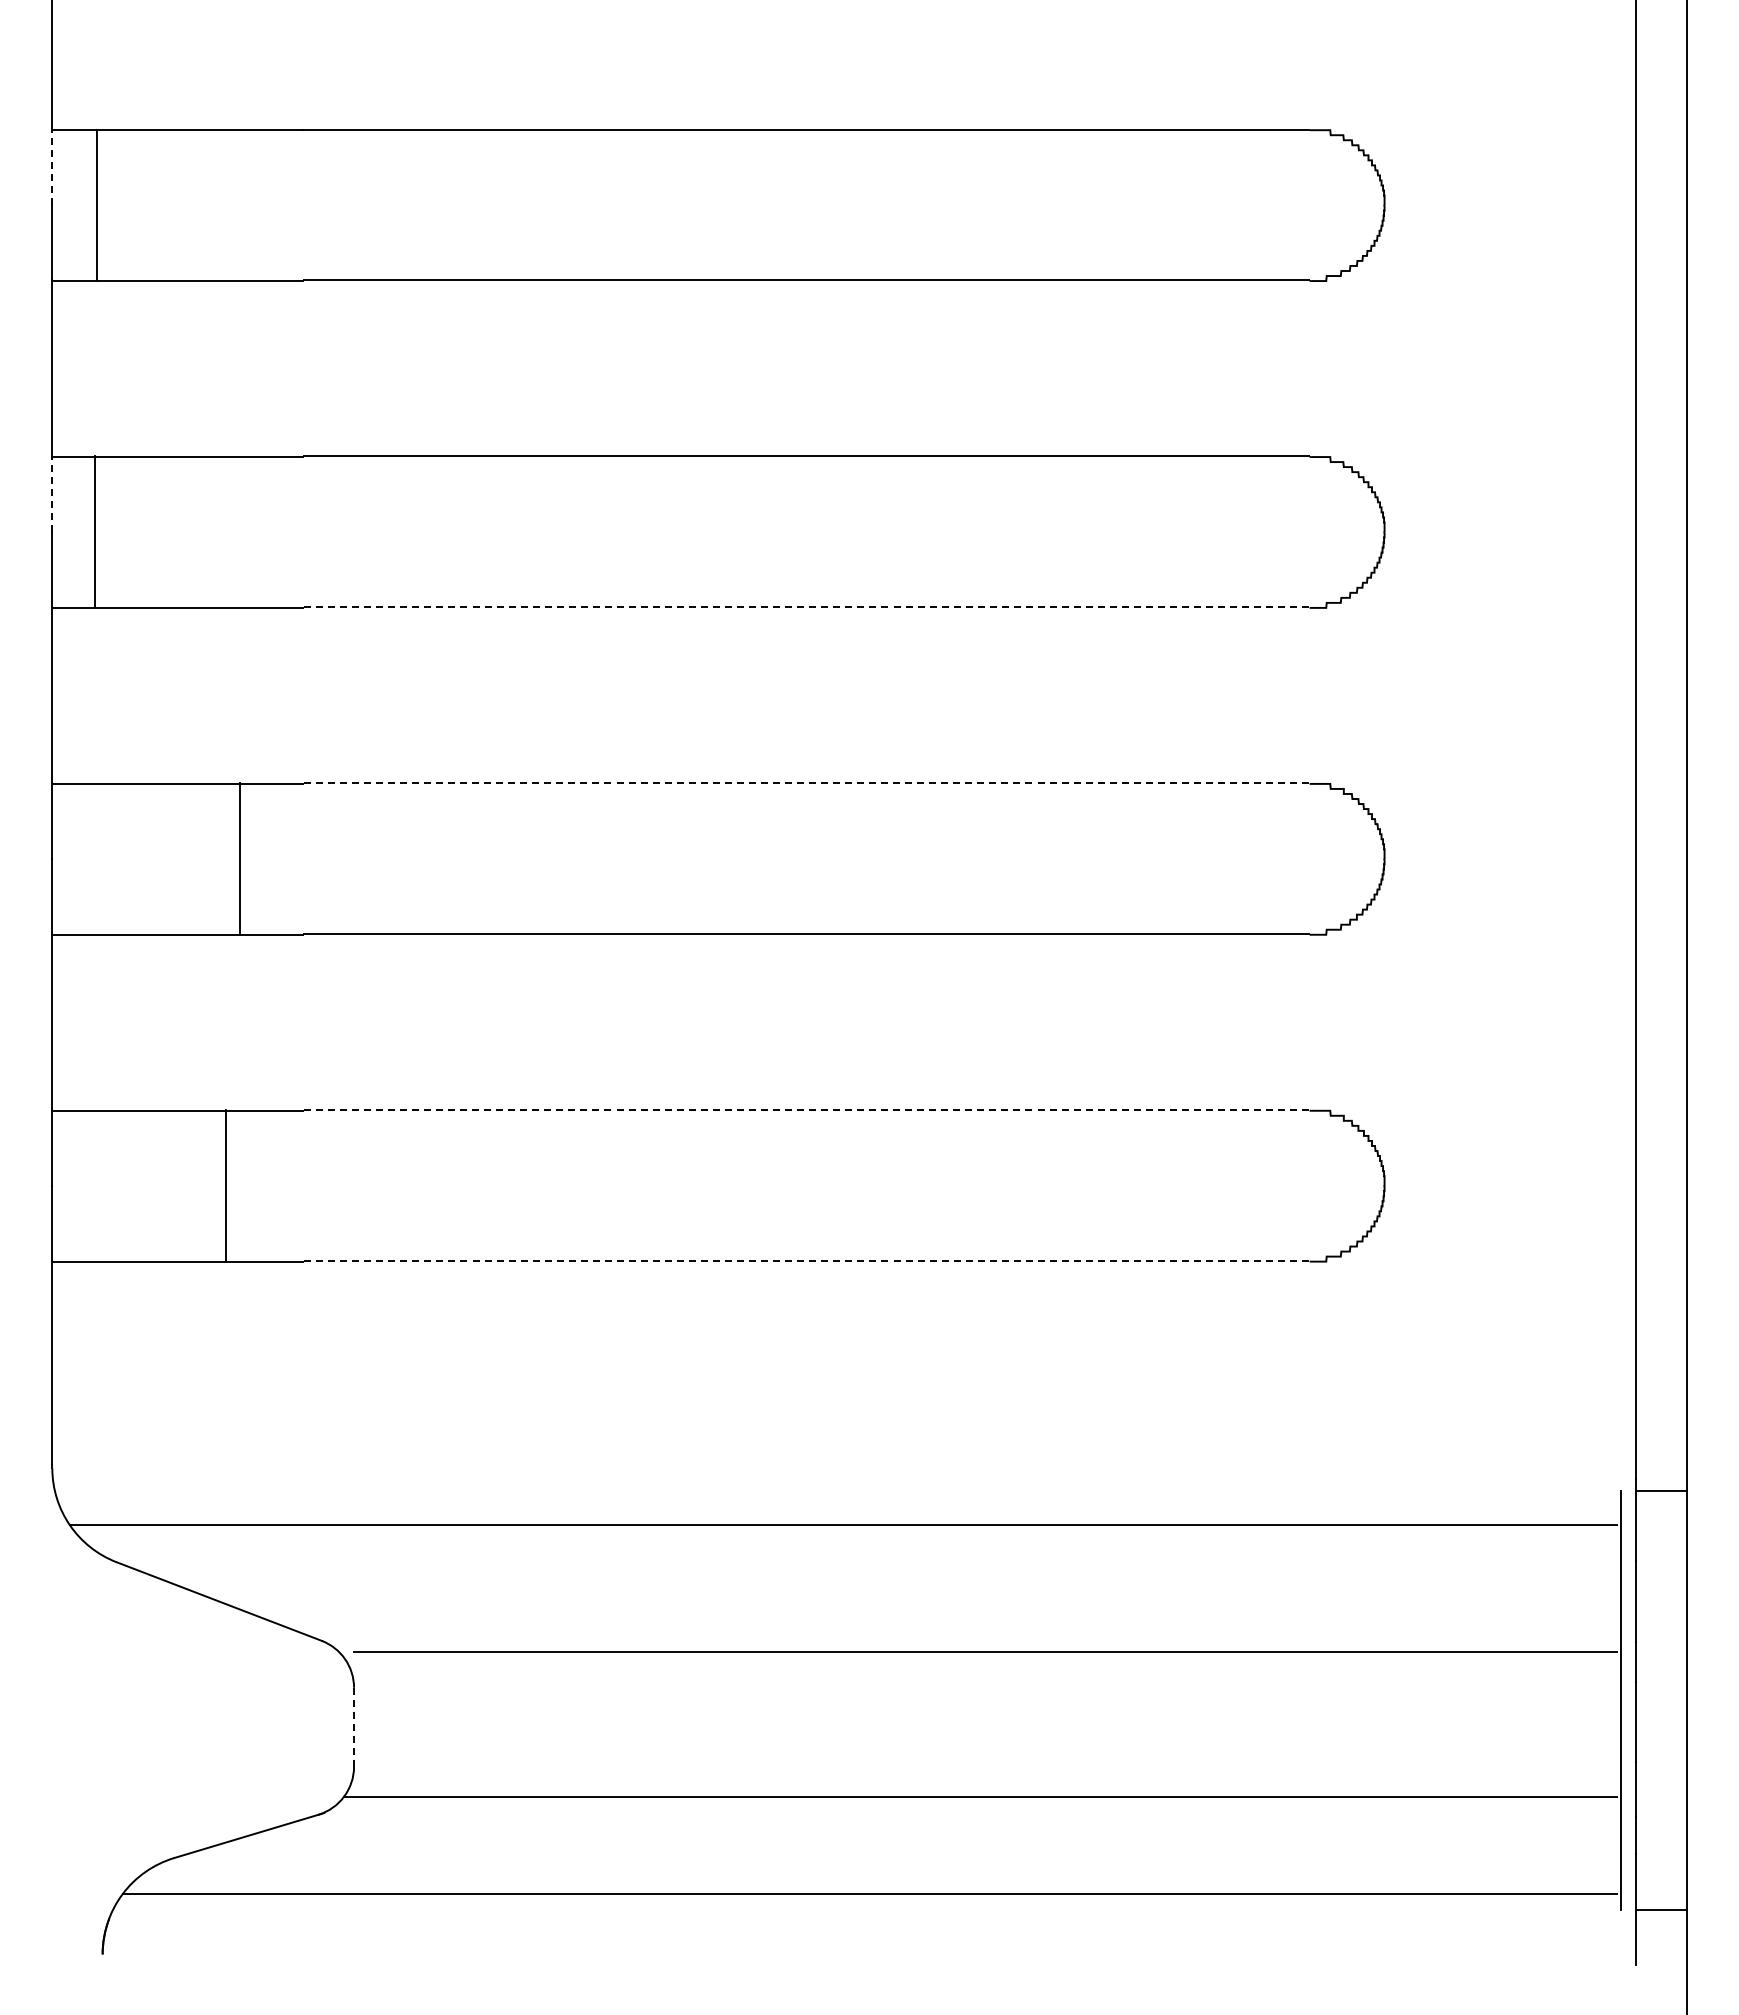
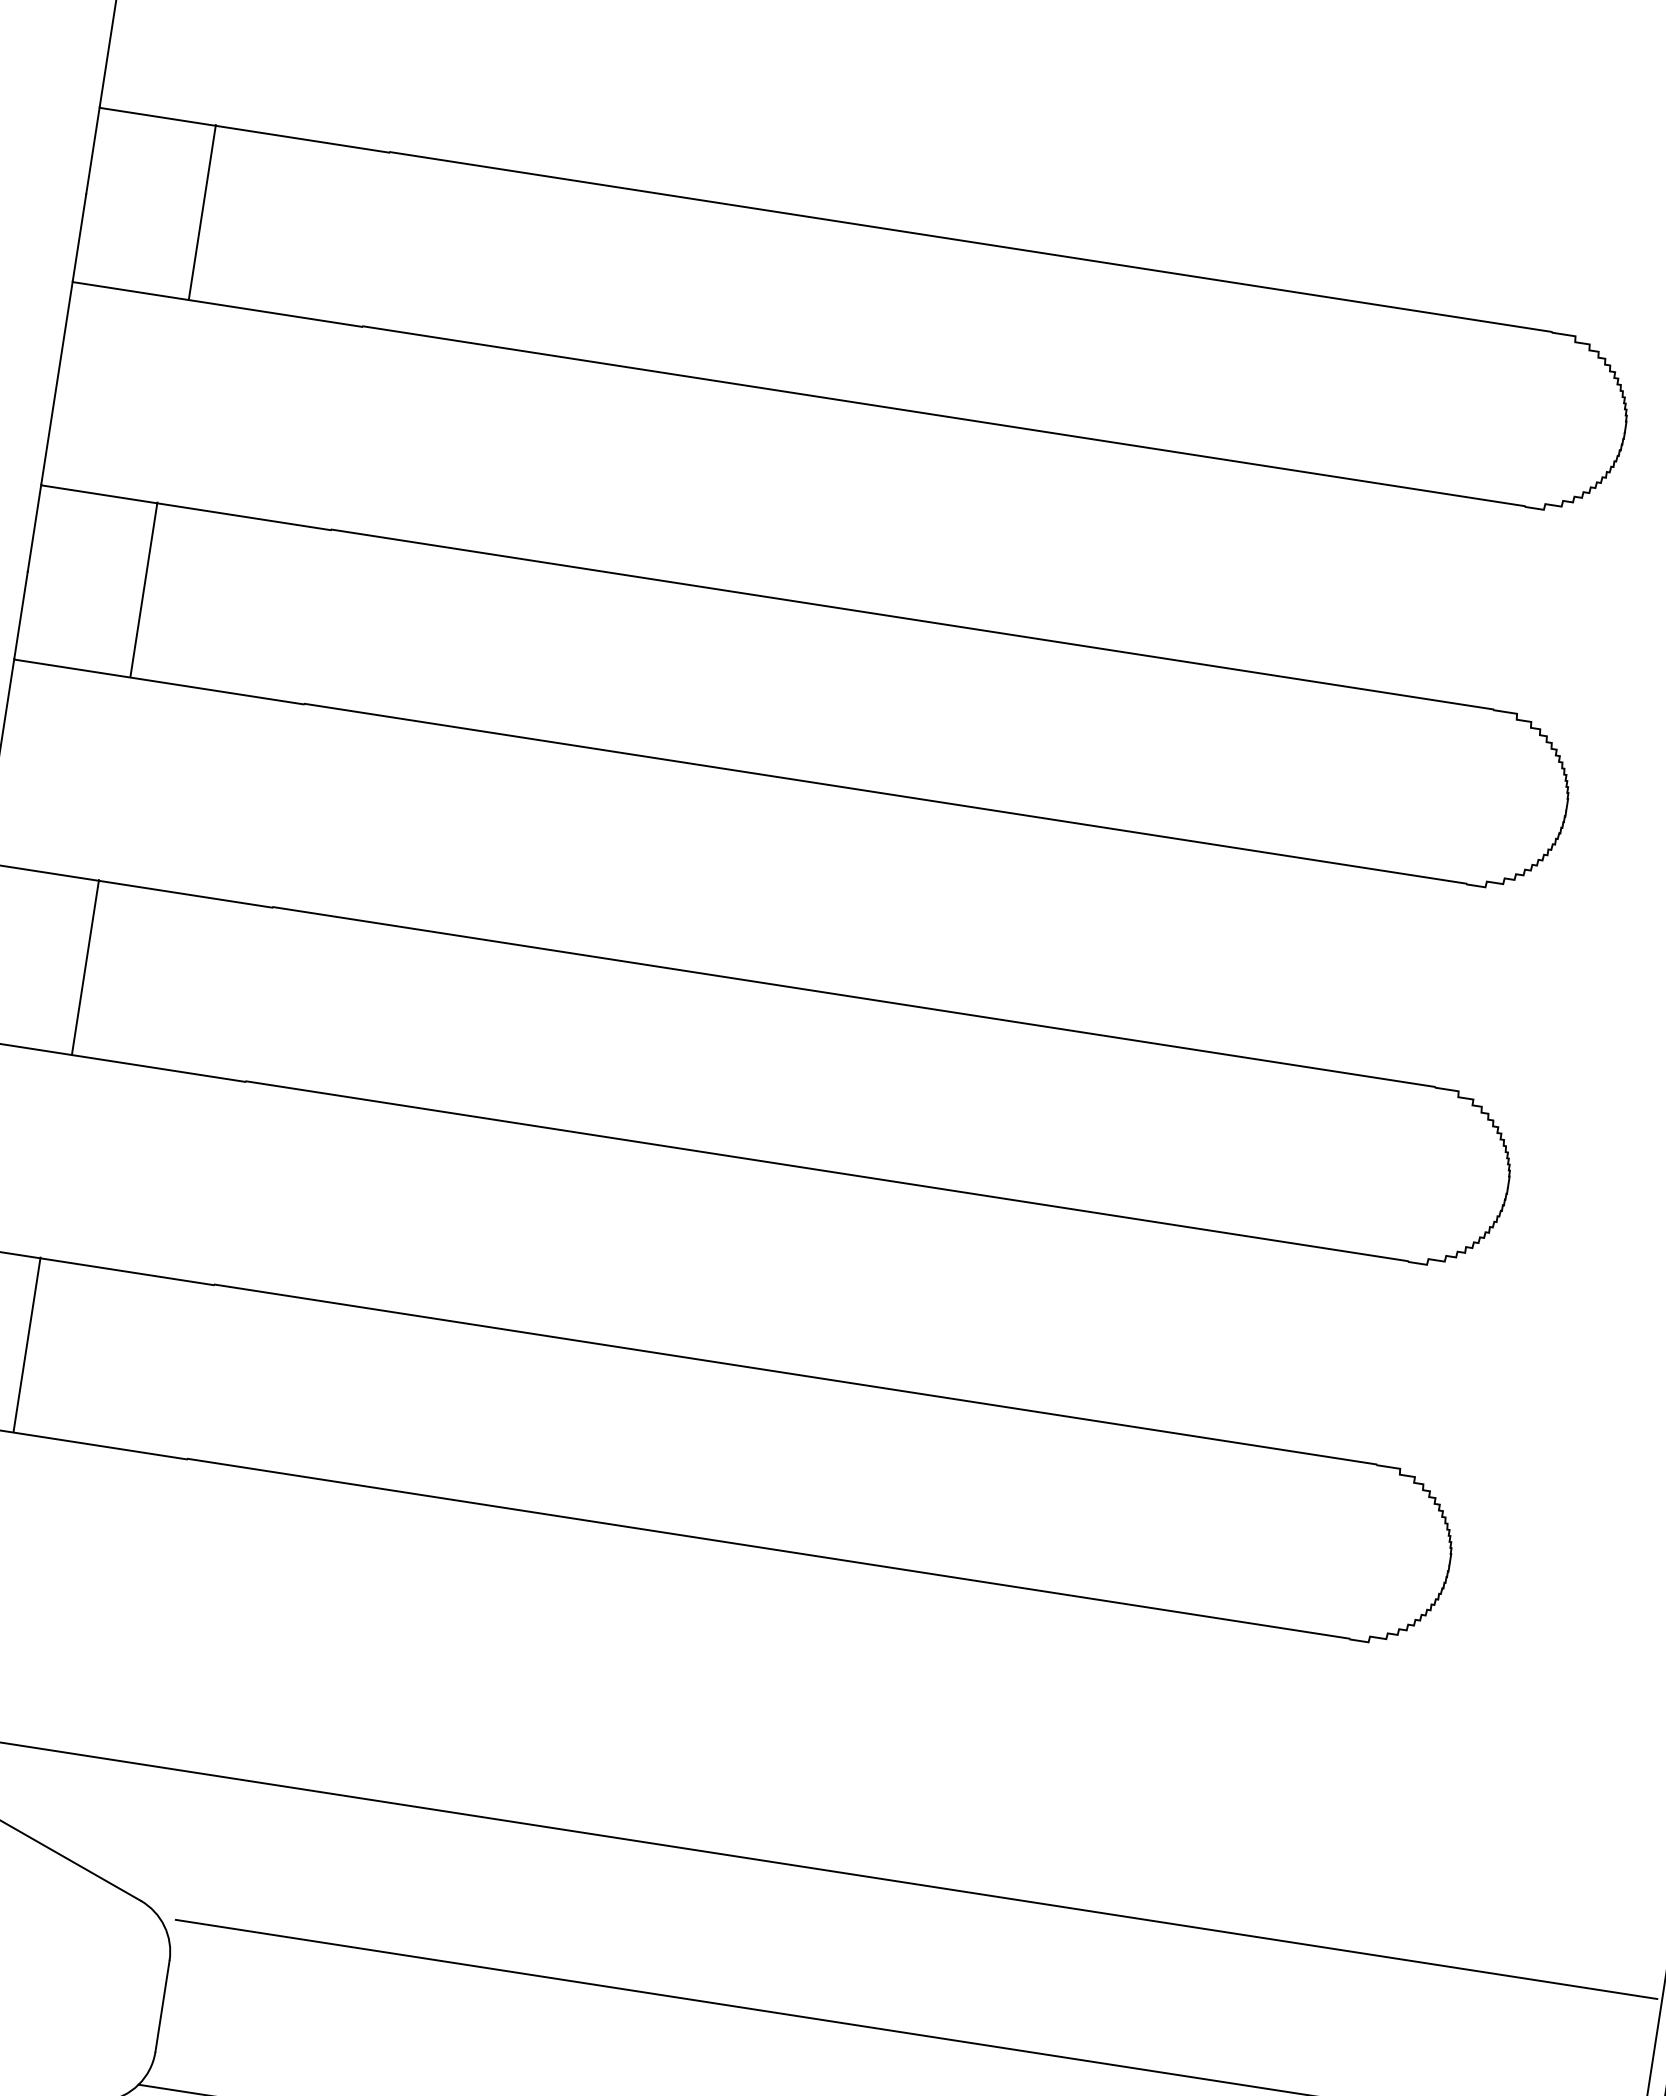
line: (52, 167) -> (93, 150), dashed -> solid
line: (96, 204) -> (201, 211), moved
line: (52, 494) -> (34, 528), dashed -> solid
line: (94, 531) -> (143, 589), moved
line: (806, 607) -> (885, 793), dashed -> solid
line: (806, 783) -> (853, 997), dashed -> solid
line: (239, 858) -> (85, 966), moved
line: (806, 1110) -> (795, 1374), dashed -> solid
line: (225, 1185) -> (26, 1344), moved
line: (806, 1261) -> (768, 1549), dashed -> solid
line: (354, 1726) -> (163, 2005), dashed -> solid

